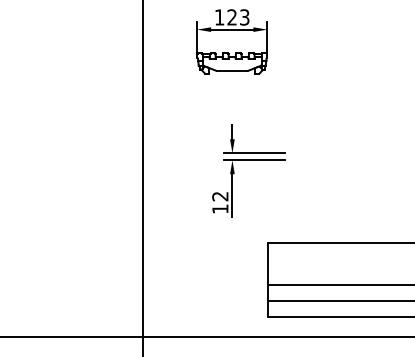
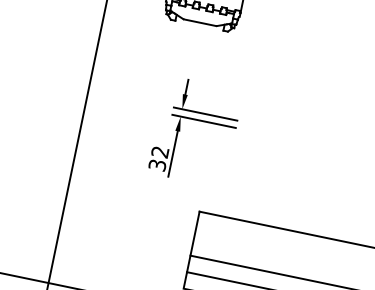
text: (220, 208) -> (157, 164), 12 -> 32

